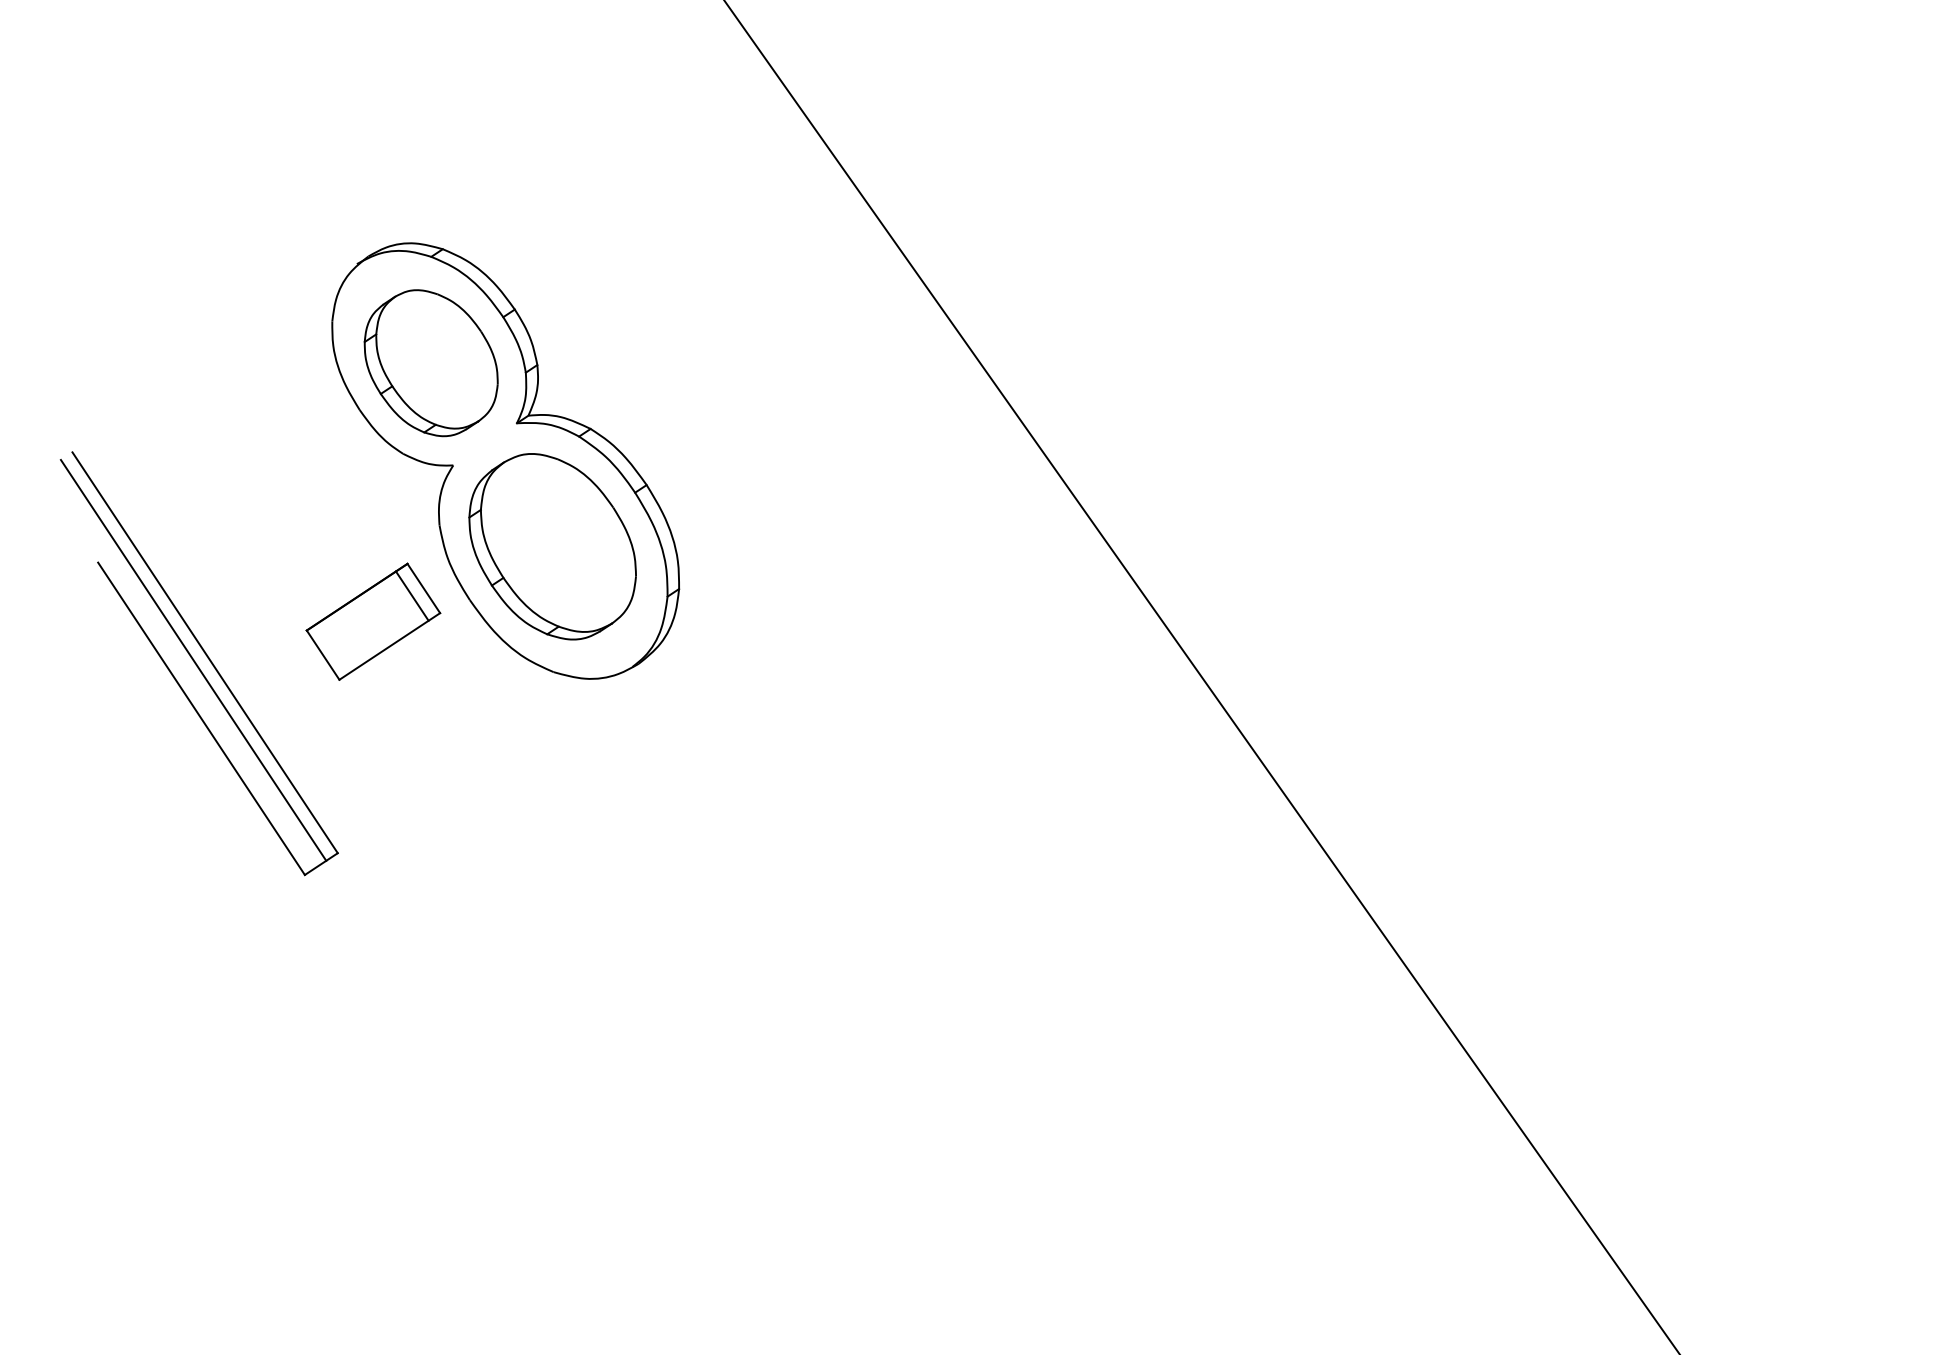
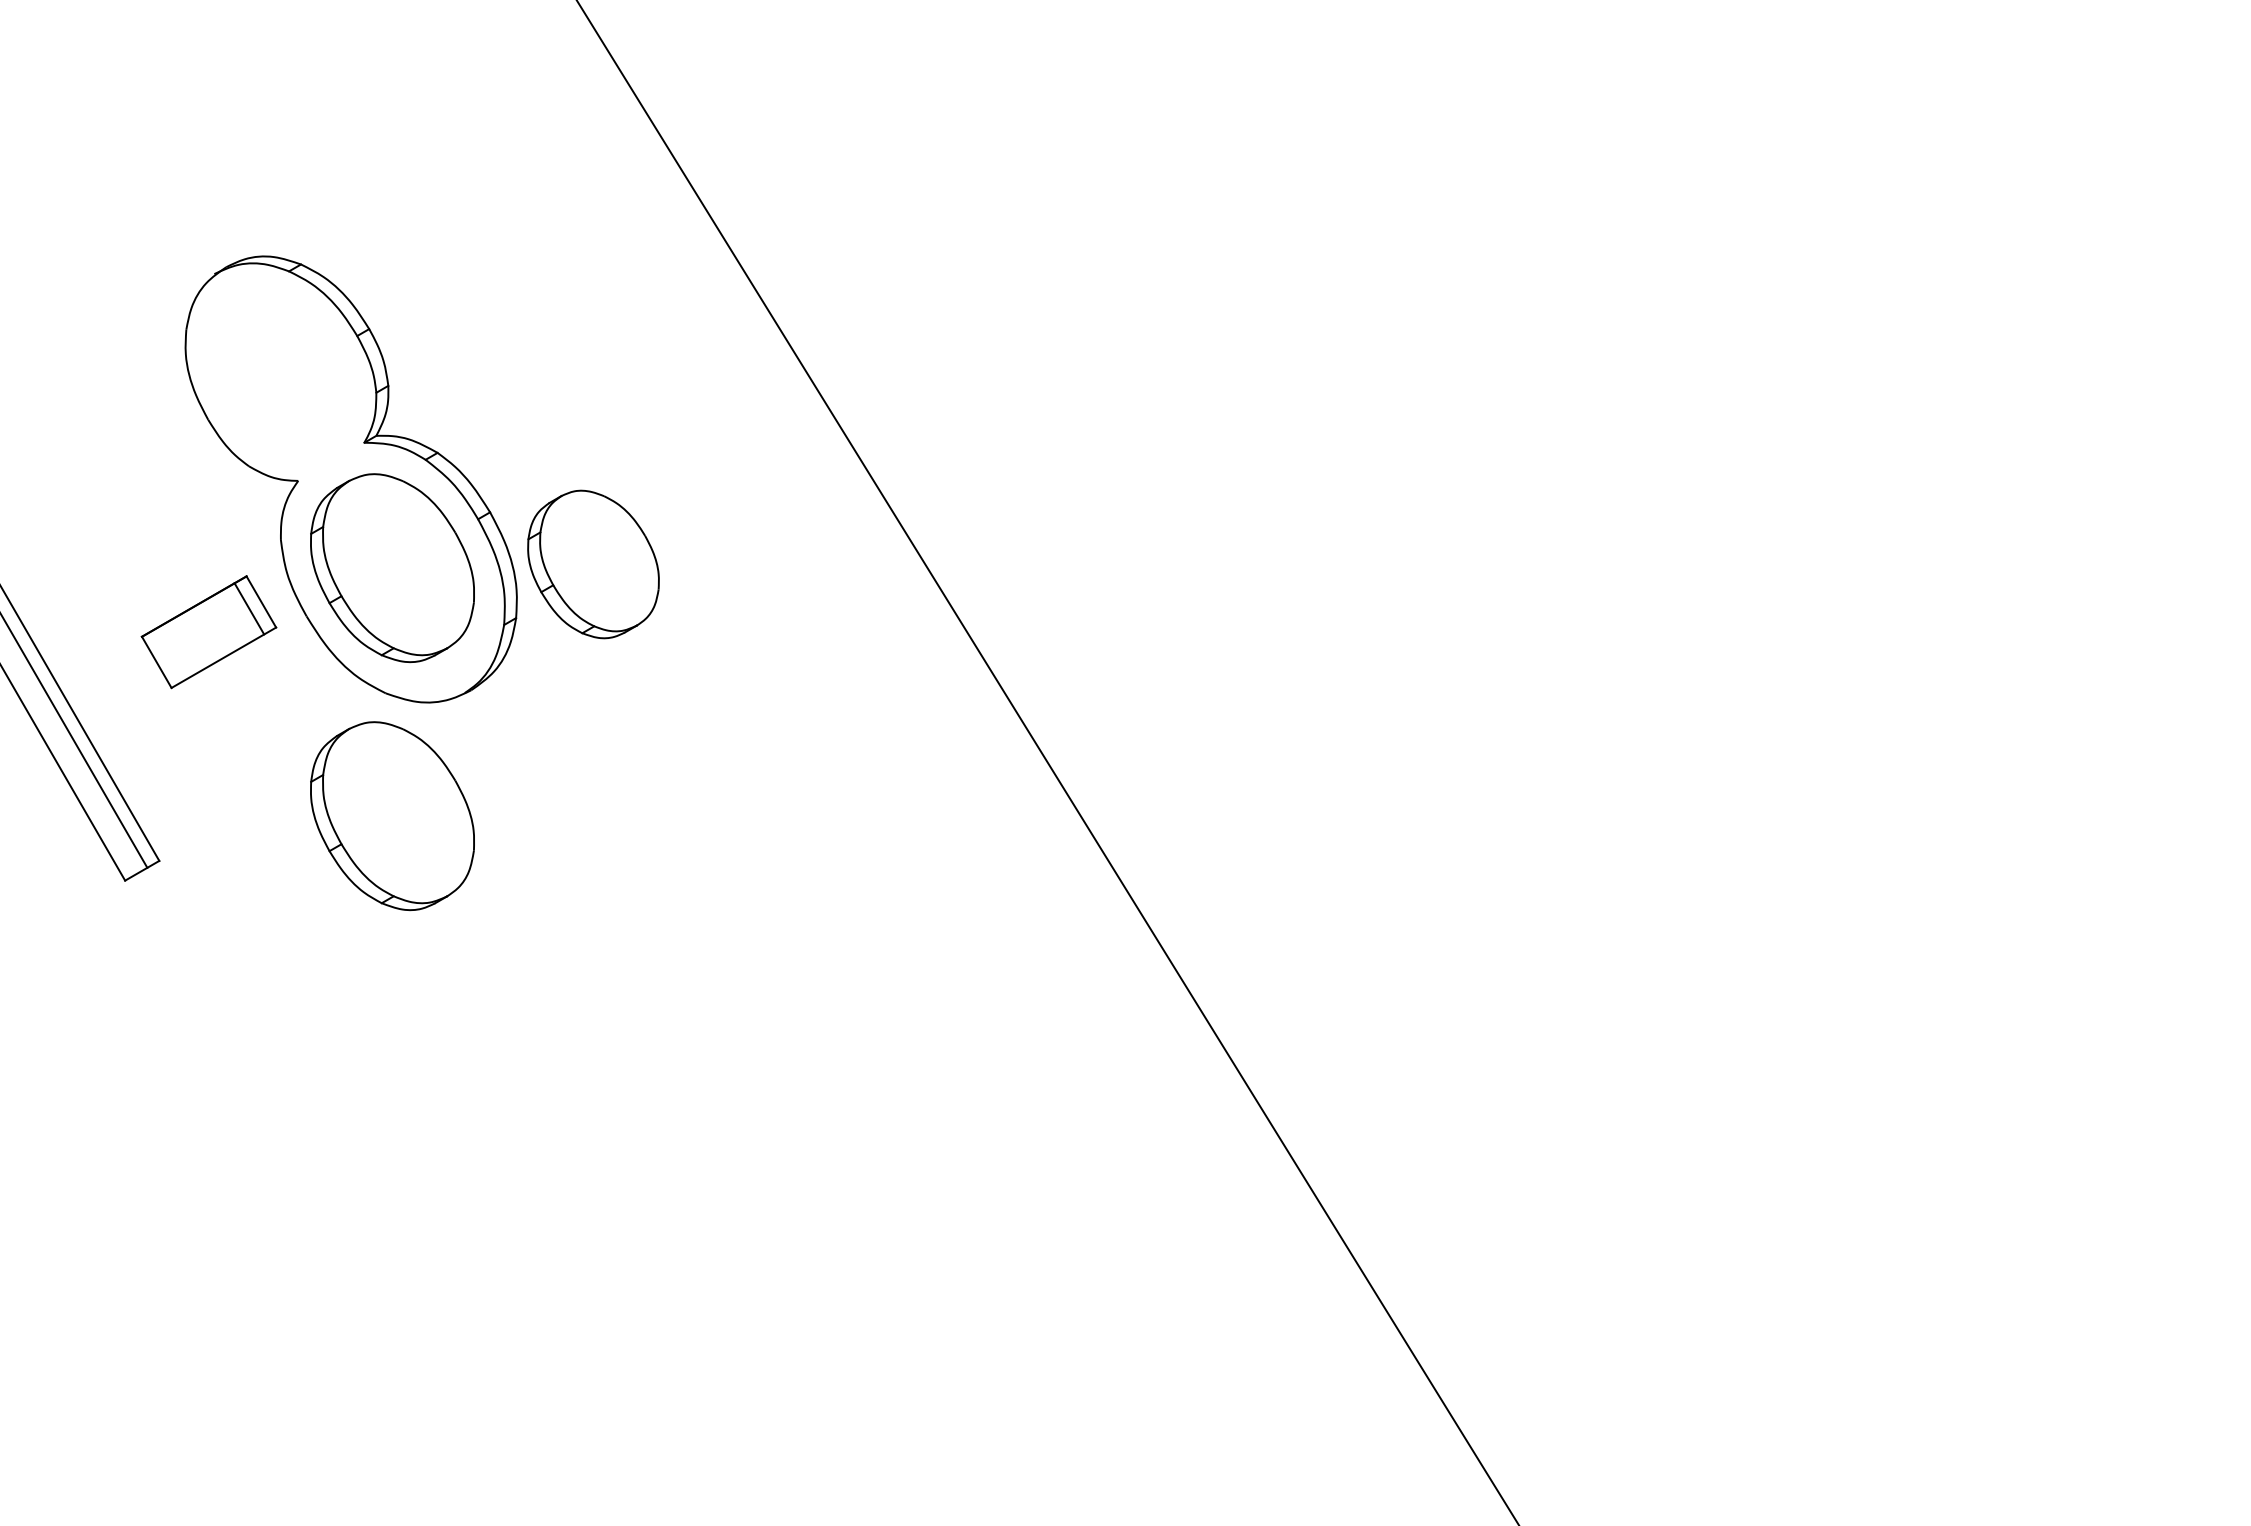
part: (431, 363) -> (593, 564), moved
part: (567, 794) -> (392, 816), added

